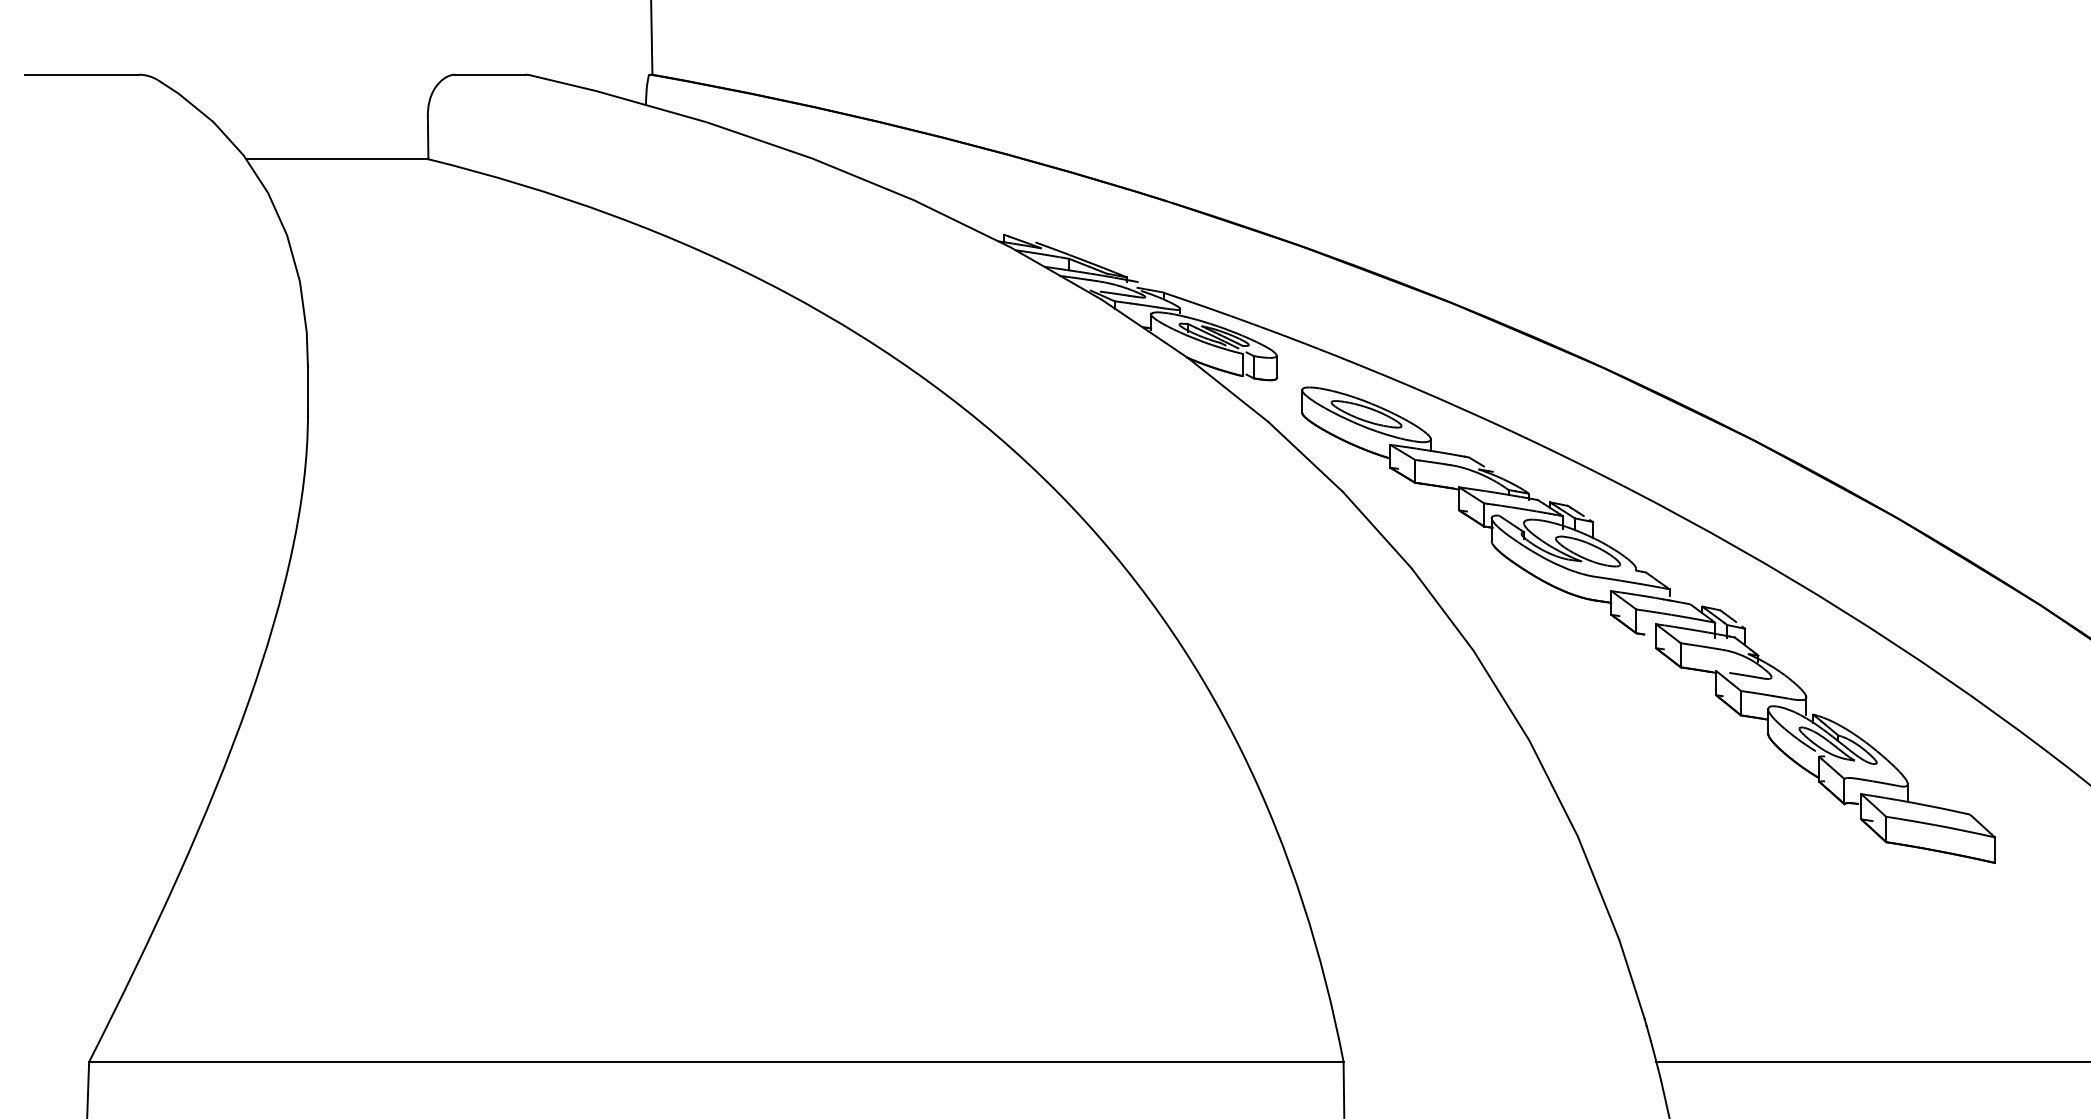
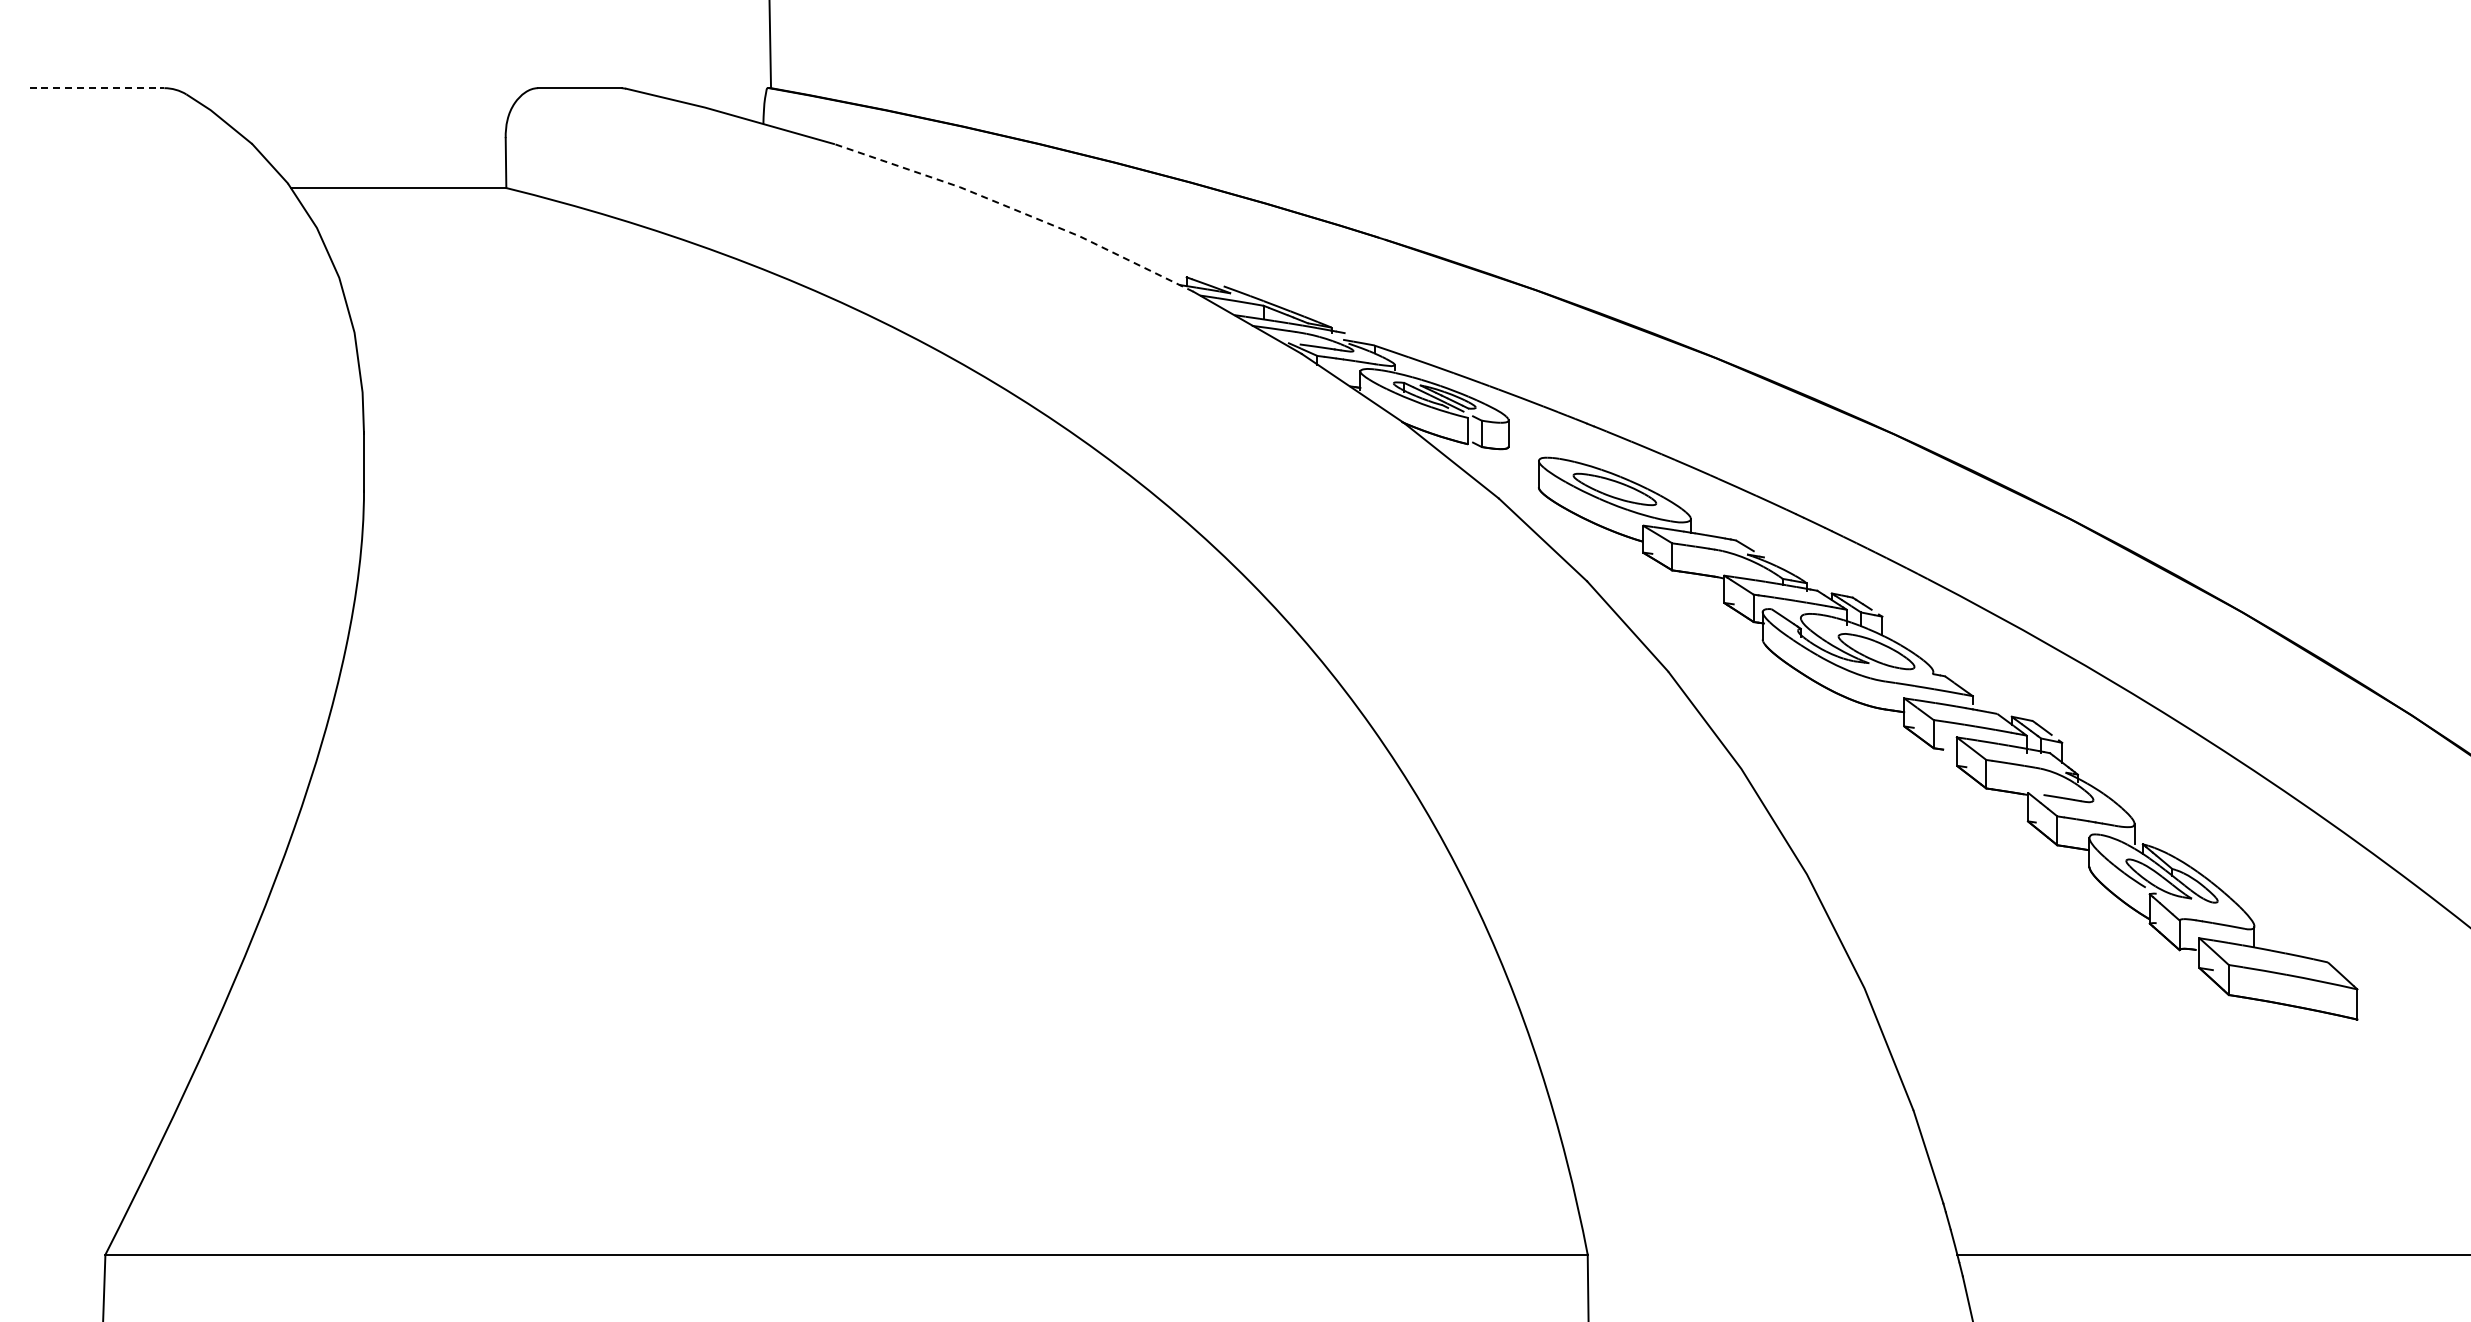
line: (82, 74) -> (97, 88), solid -> dashed
line: (861, 178) -> (1017, 210), solid -> dashed

